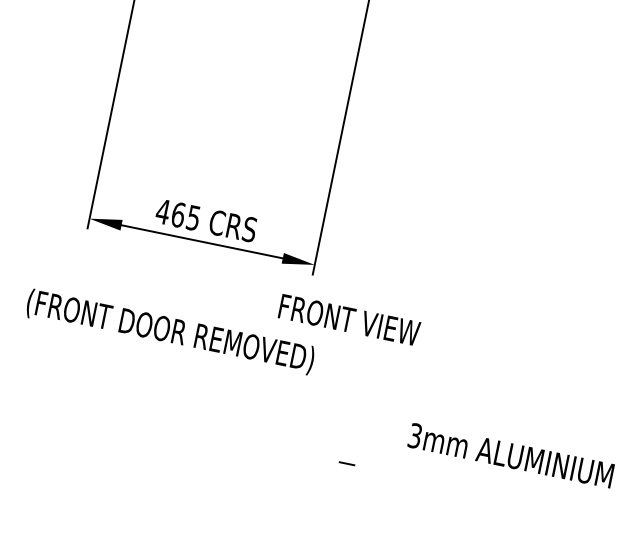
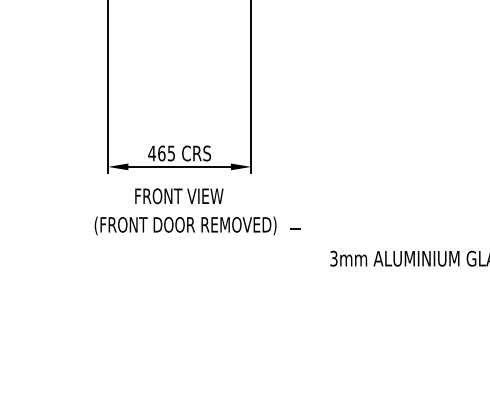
text: (349, 320) -> (179, 196), moved
text: (170, 331) -> (185, 225), moved
line: (346, 462) -> (295, 228), moved

